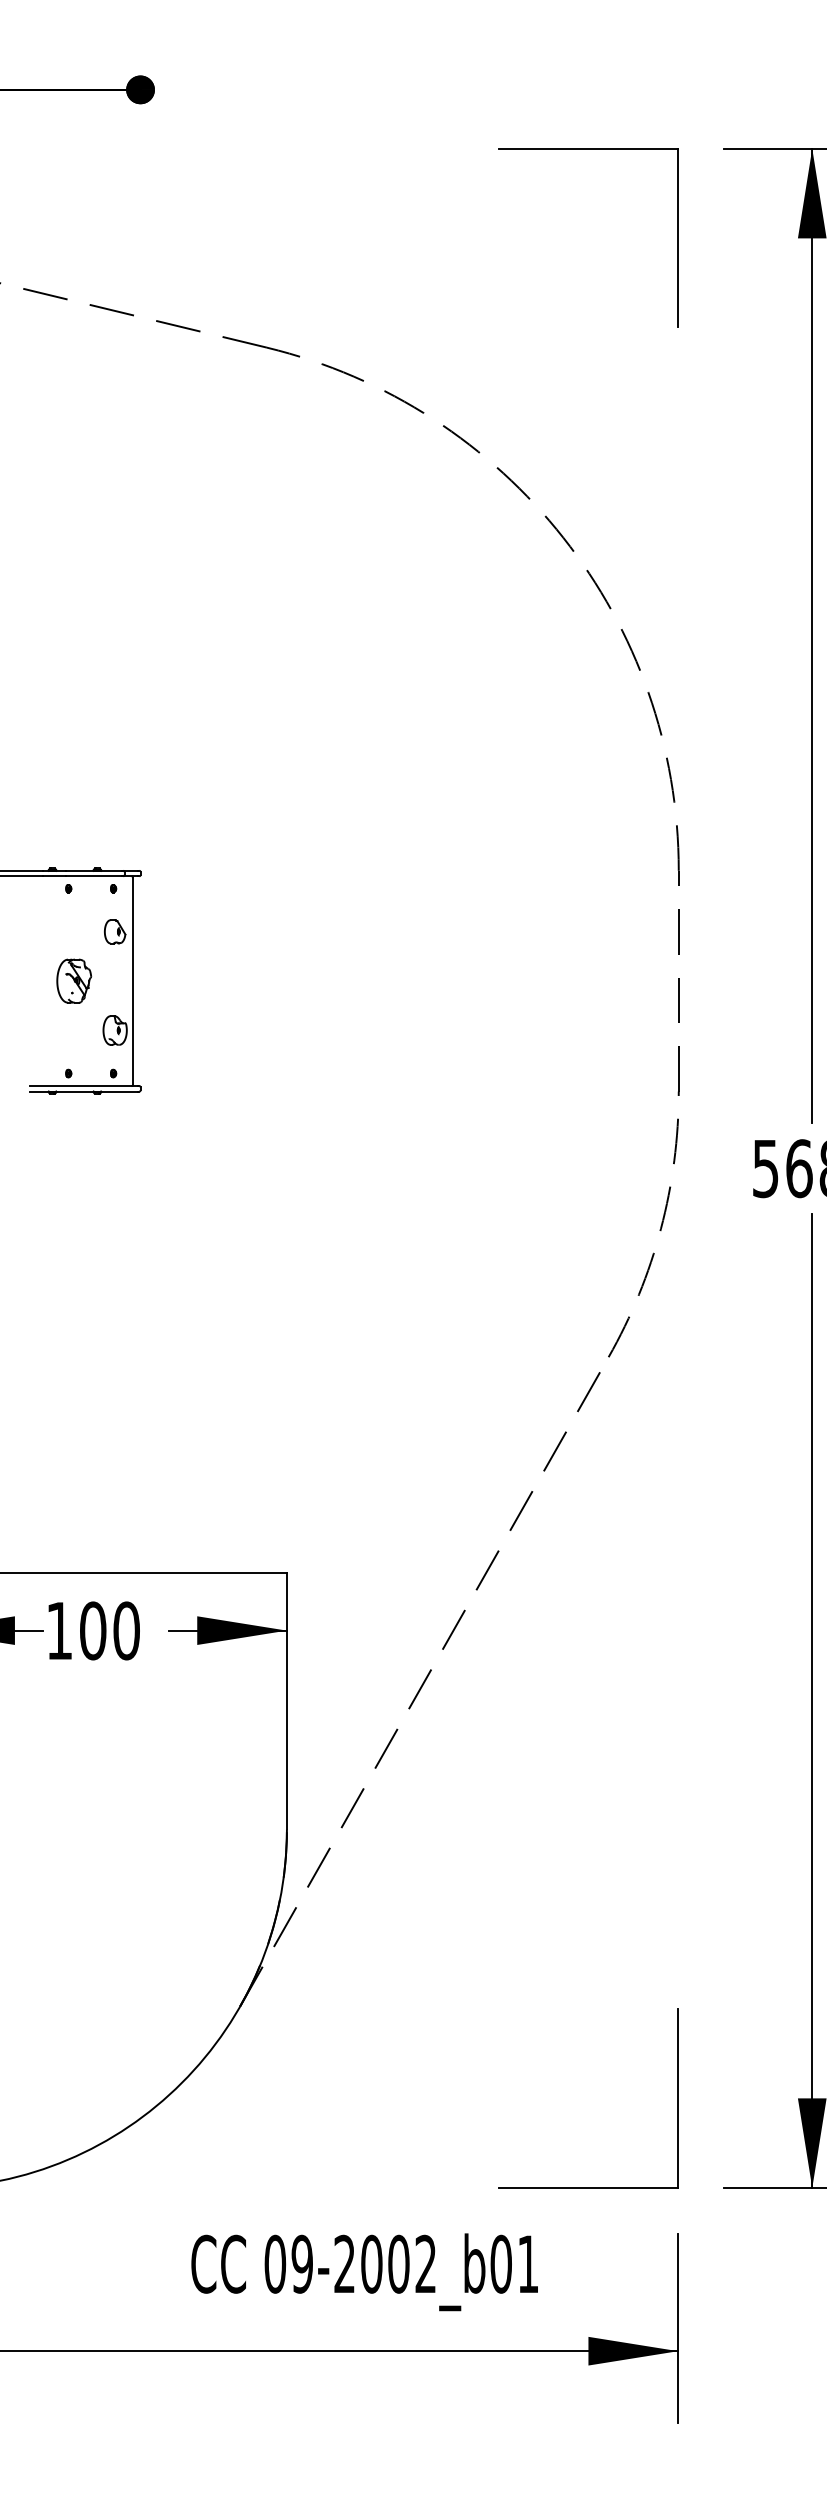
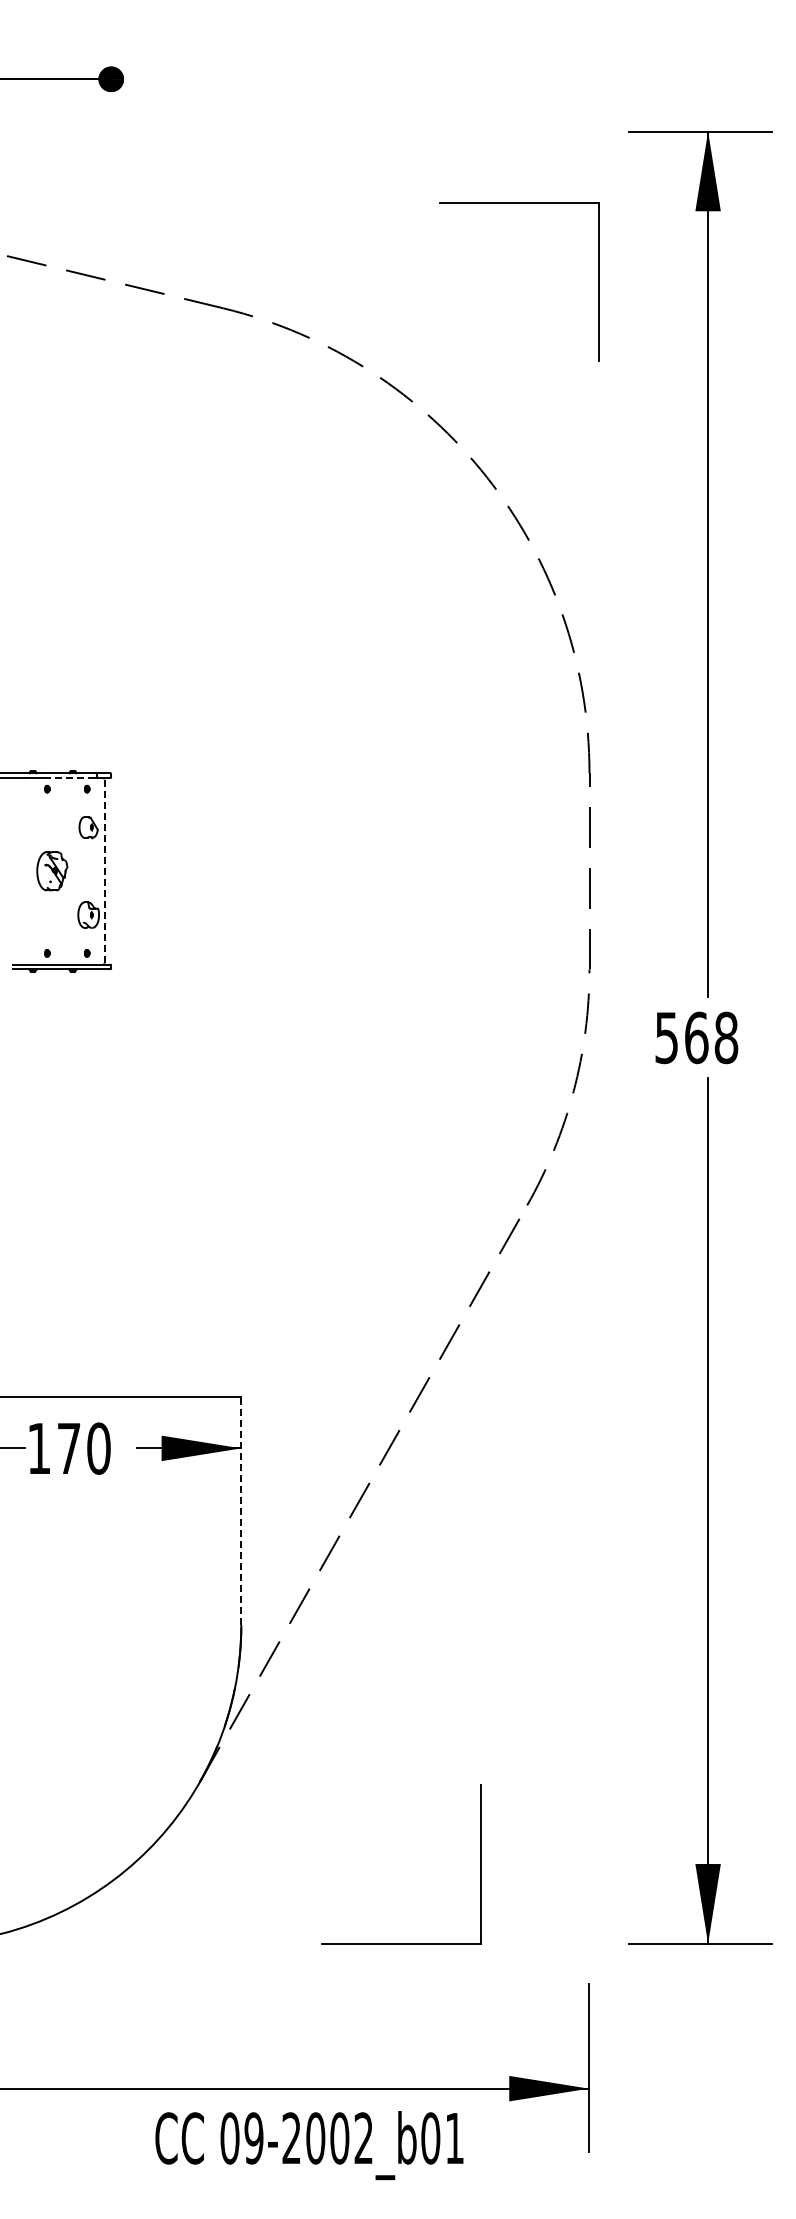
part: (588, 149) -> (519, 203), moved
line: (94, 876) -> (70, 778), solid -> dashed
line: (132, 981) -> (104, 871), solid -> dashed
text: (92, 1630) -> (68, 1448), 100 -> 170
line: (287, 1700) -> (241, 1510), solid -> dashed
part: (677, 2098) -> (480, 1864), moved
text: (364, 2272) -> (309, 2145), moved

